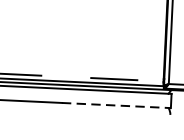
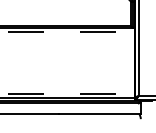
line: (116, 106) -> (100, 114), dashed -> solid

